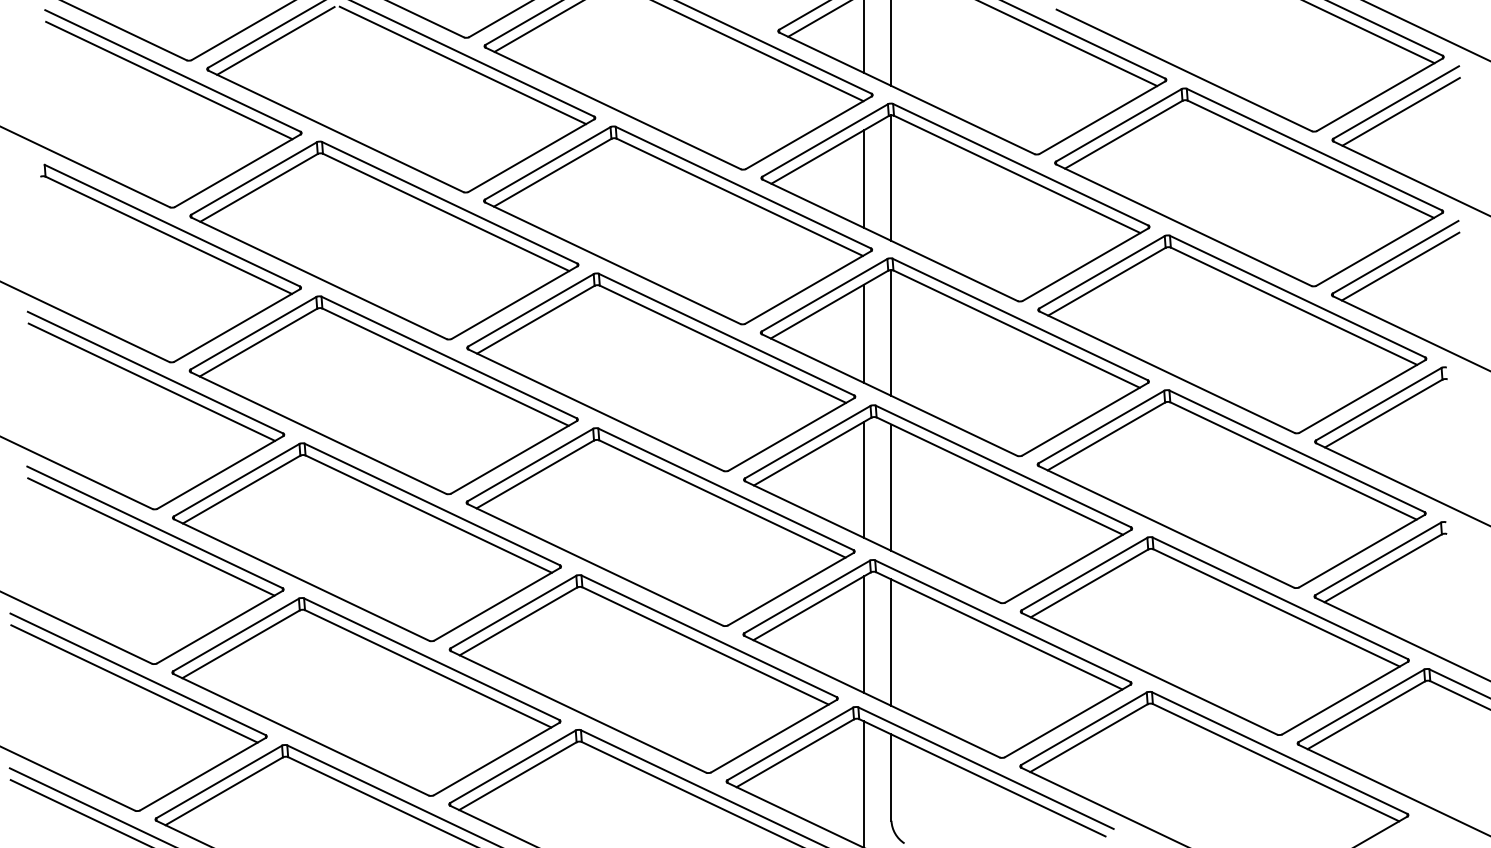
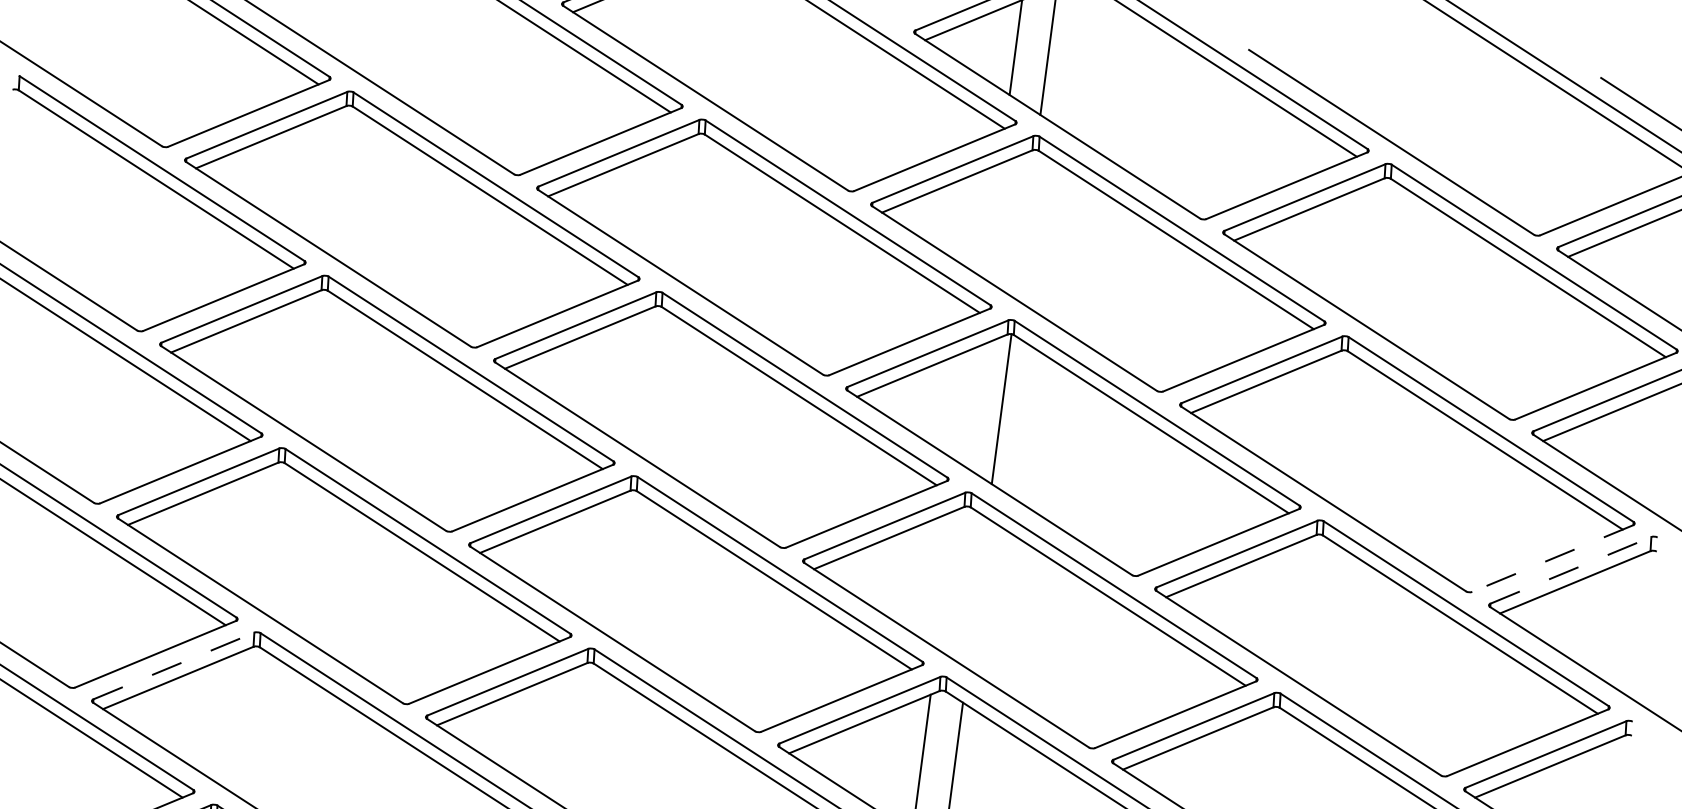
line: (891, 177) -> (1026, 223), removed
line: (863, 178) -> (992, 220), removed
line: (863, 333) -> (968, 405), removed
line: (1362, 396) -> (1552, 558), solid -> dashed
line: (1379, 403) -> (1571, 569), solid -> dashed
line: (863, 479) -> (945, 579), removed
line: (891, 487) -> (977, 593), removed
line: (236, 634) -> (174, 665), solid -> dashed

